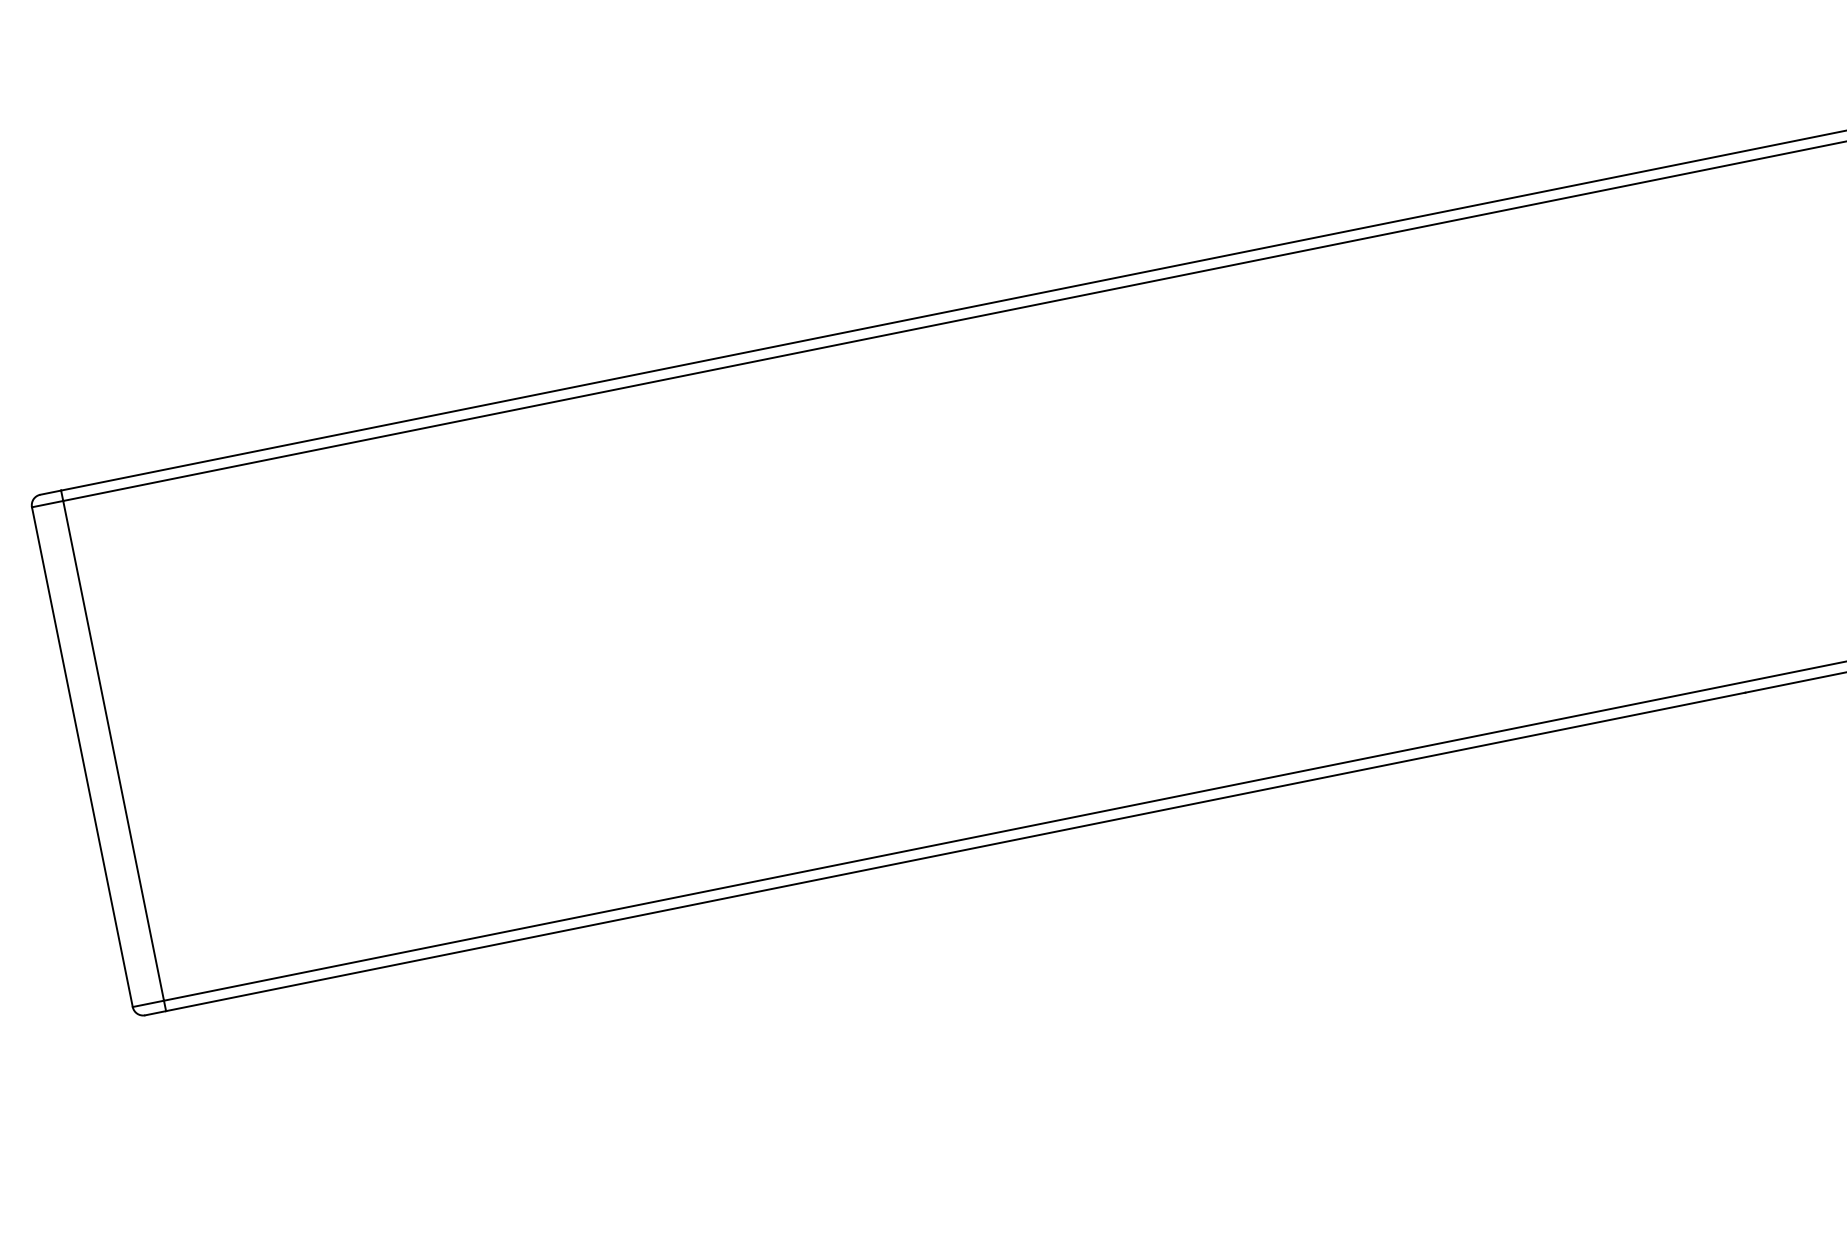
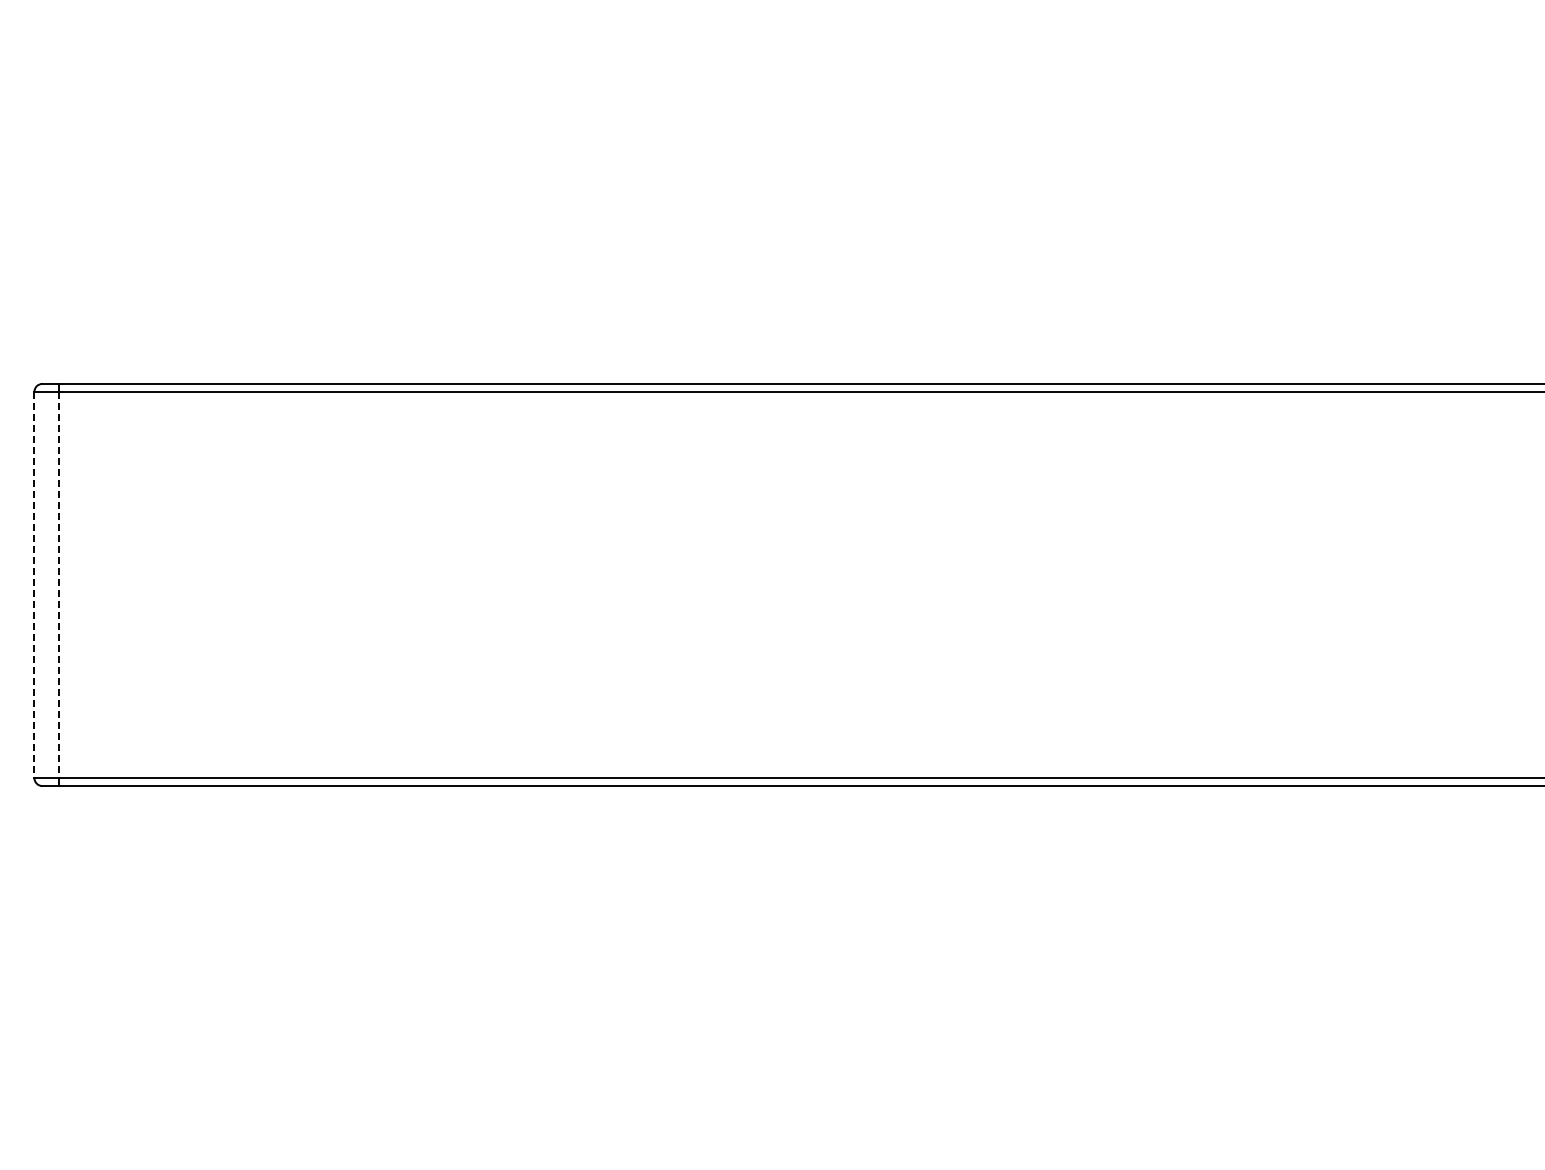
line: (113, 751) -> (58, 585), solid -> dashed
line: (82, 757) -> (34, 585), solid -> dashed

